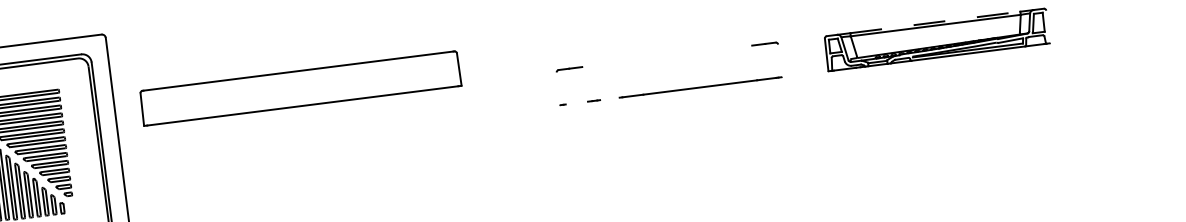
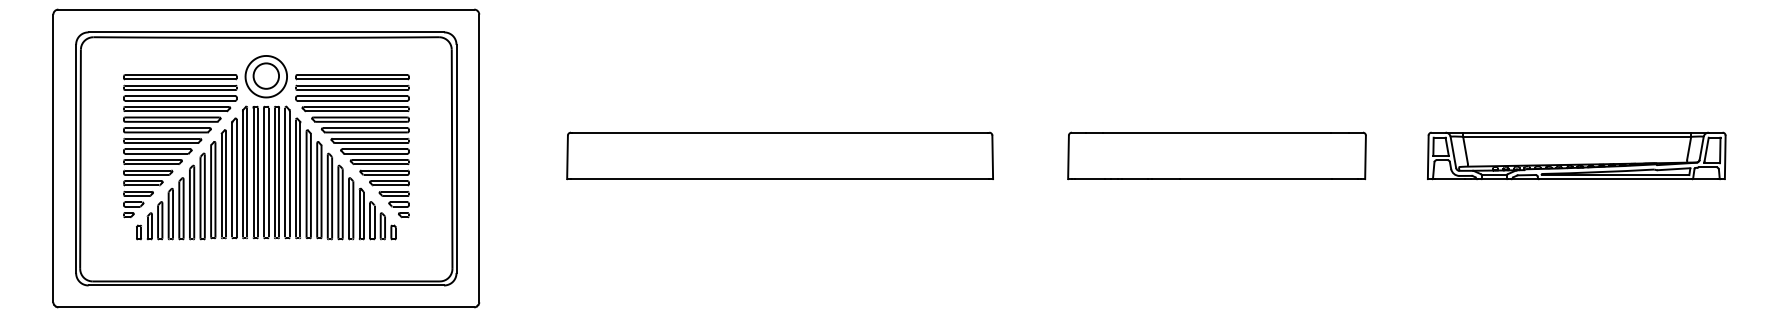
line: (935, 22) -> (1577, 132), dashed -> solid
line: (1047, 26) -> (1724, 156), added
line: (667, 56) -> (1217, 132), added
line: (779, 60) -> (1365, 156), added
part: (300, 88) -> (779, 155), moved
line: (558, 88) -> (1068, 156), added
line: (609, 99) -> (1134, 179), added
line: (576, 103) -> (1090, 179), added

